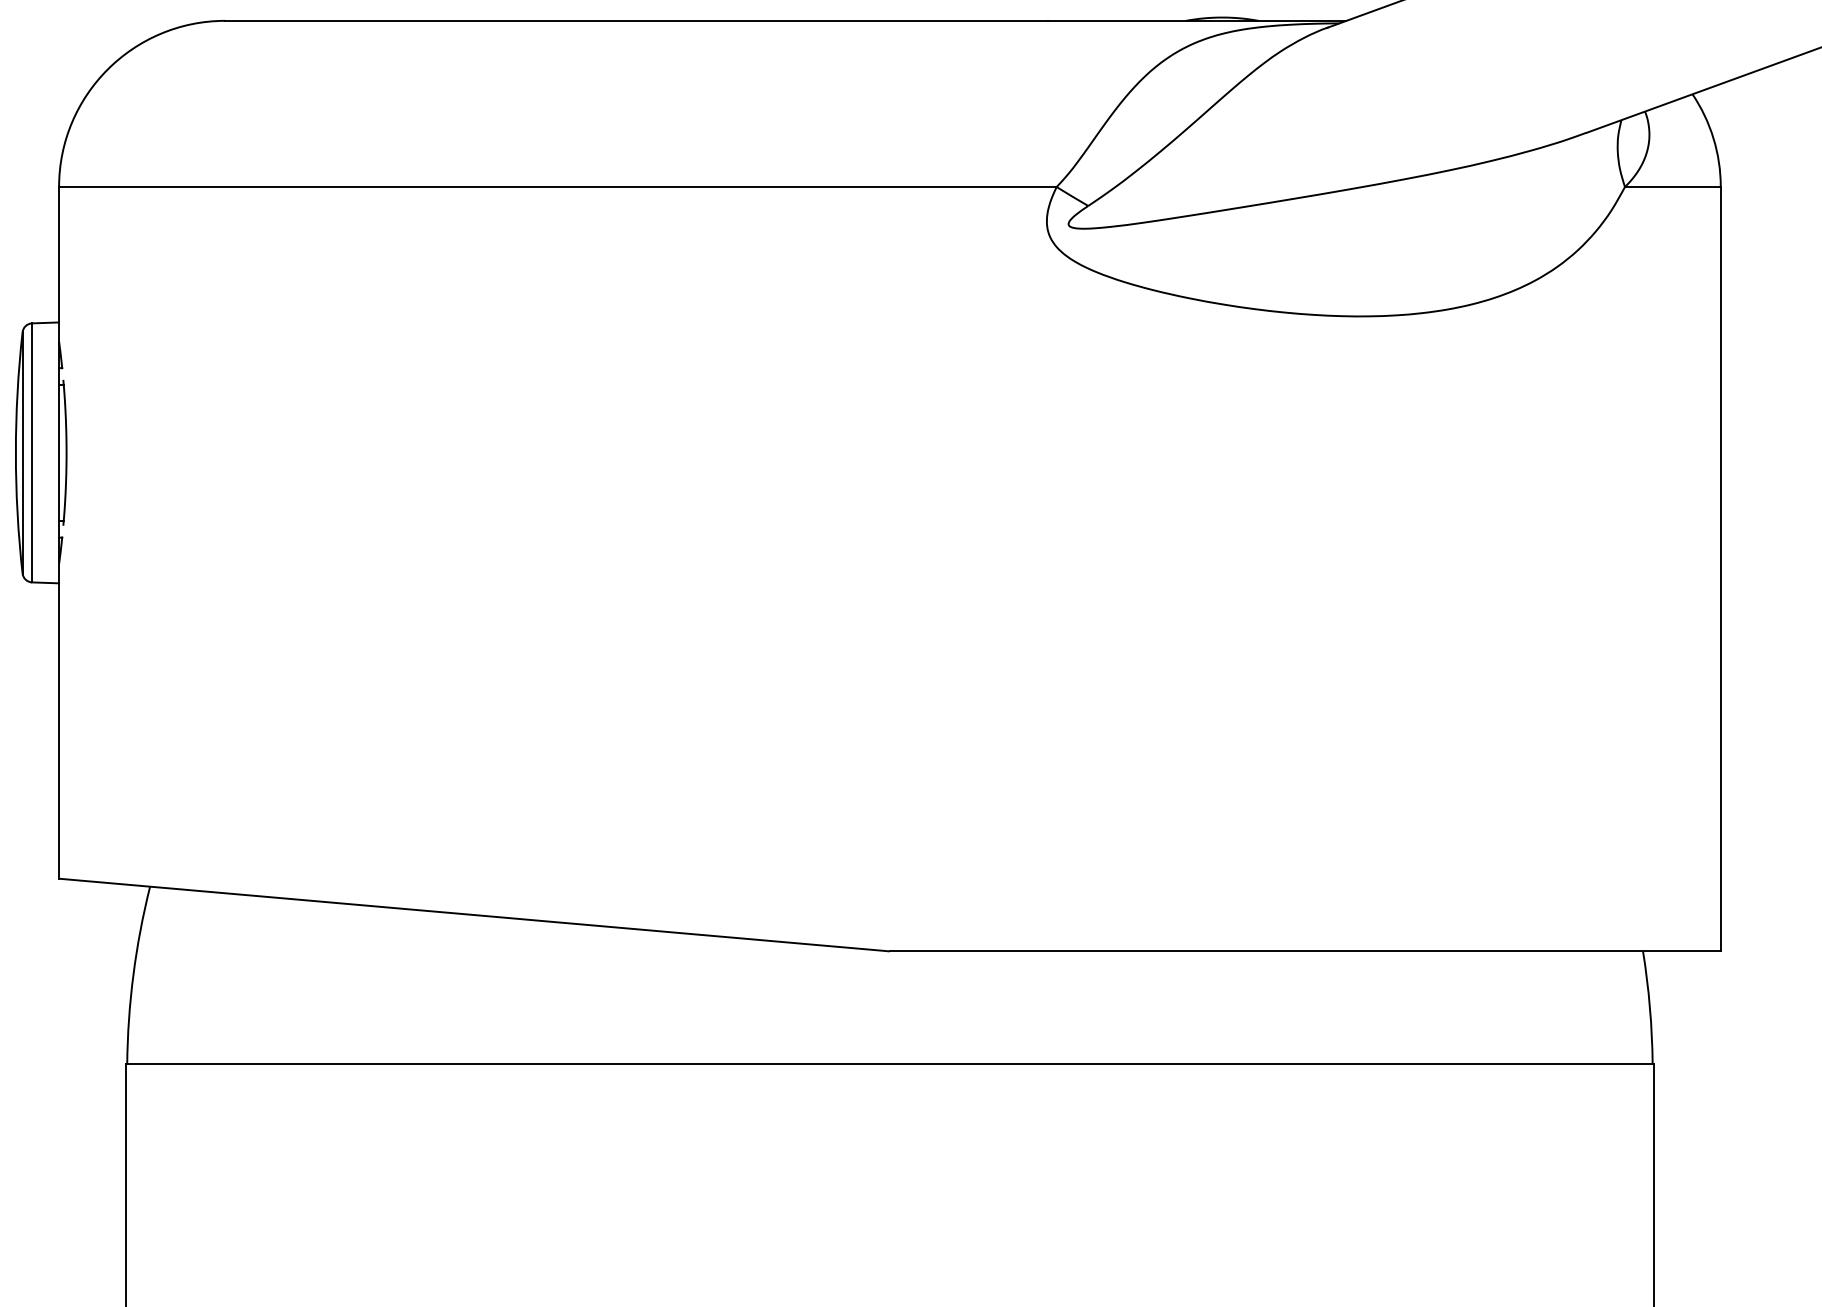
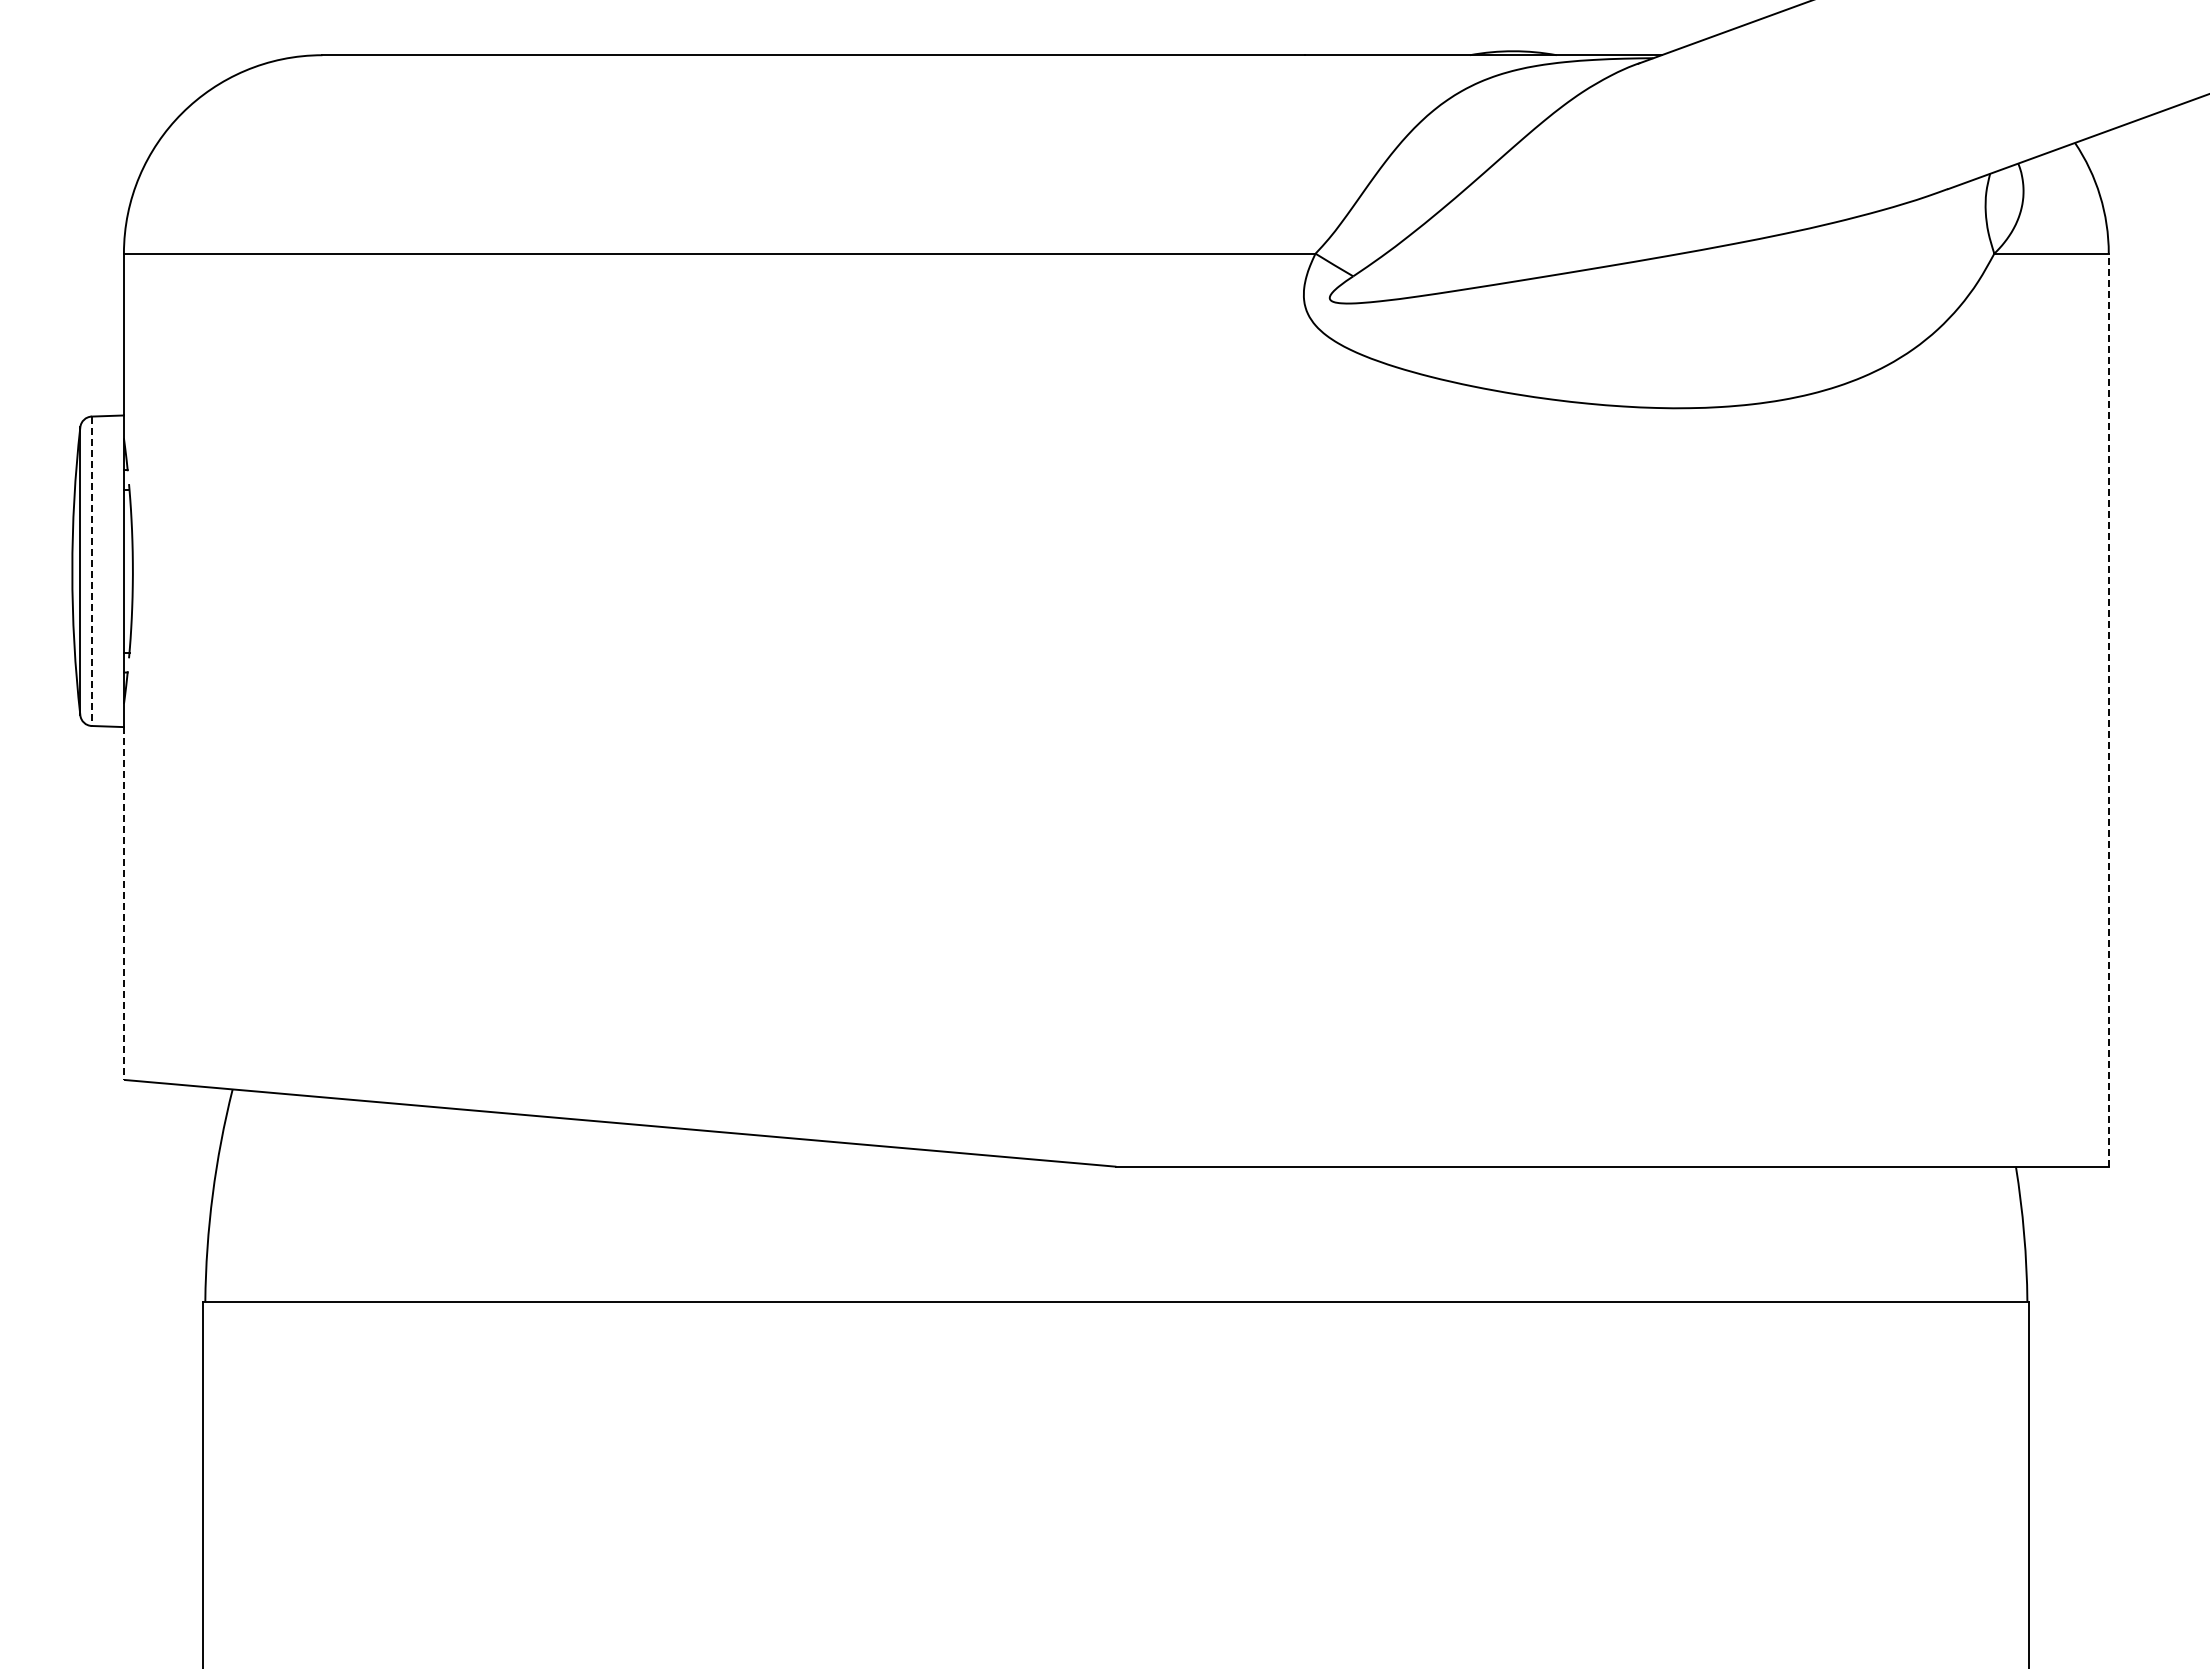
line: (31, 453) -> (91, 571), solid -> dashed
line: (1720, 569) -> (2108, 710), solid -> dashed
line: (58, 731) -> (123, 904), solid -> dashed

